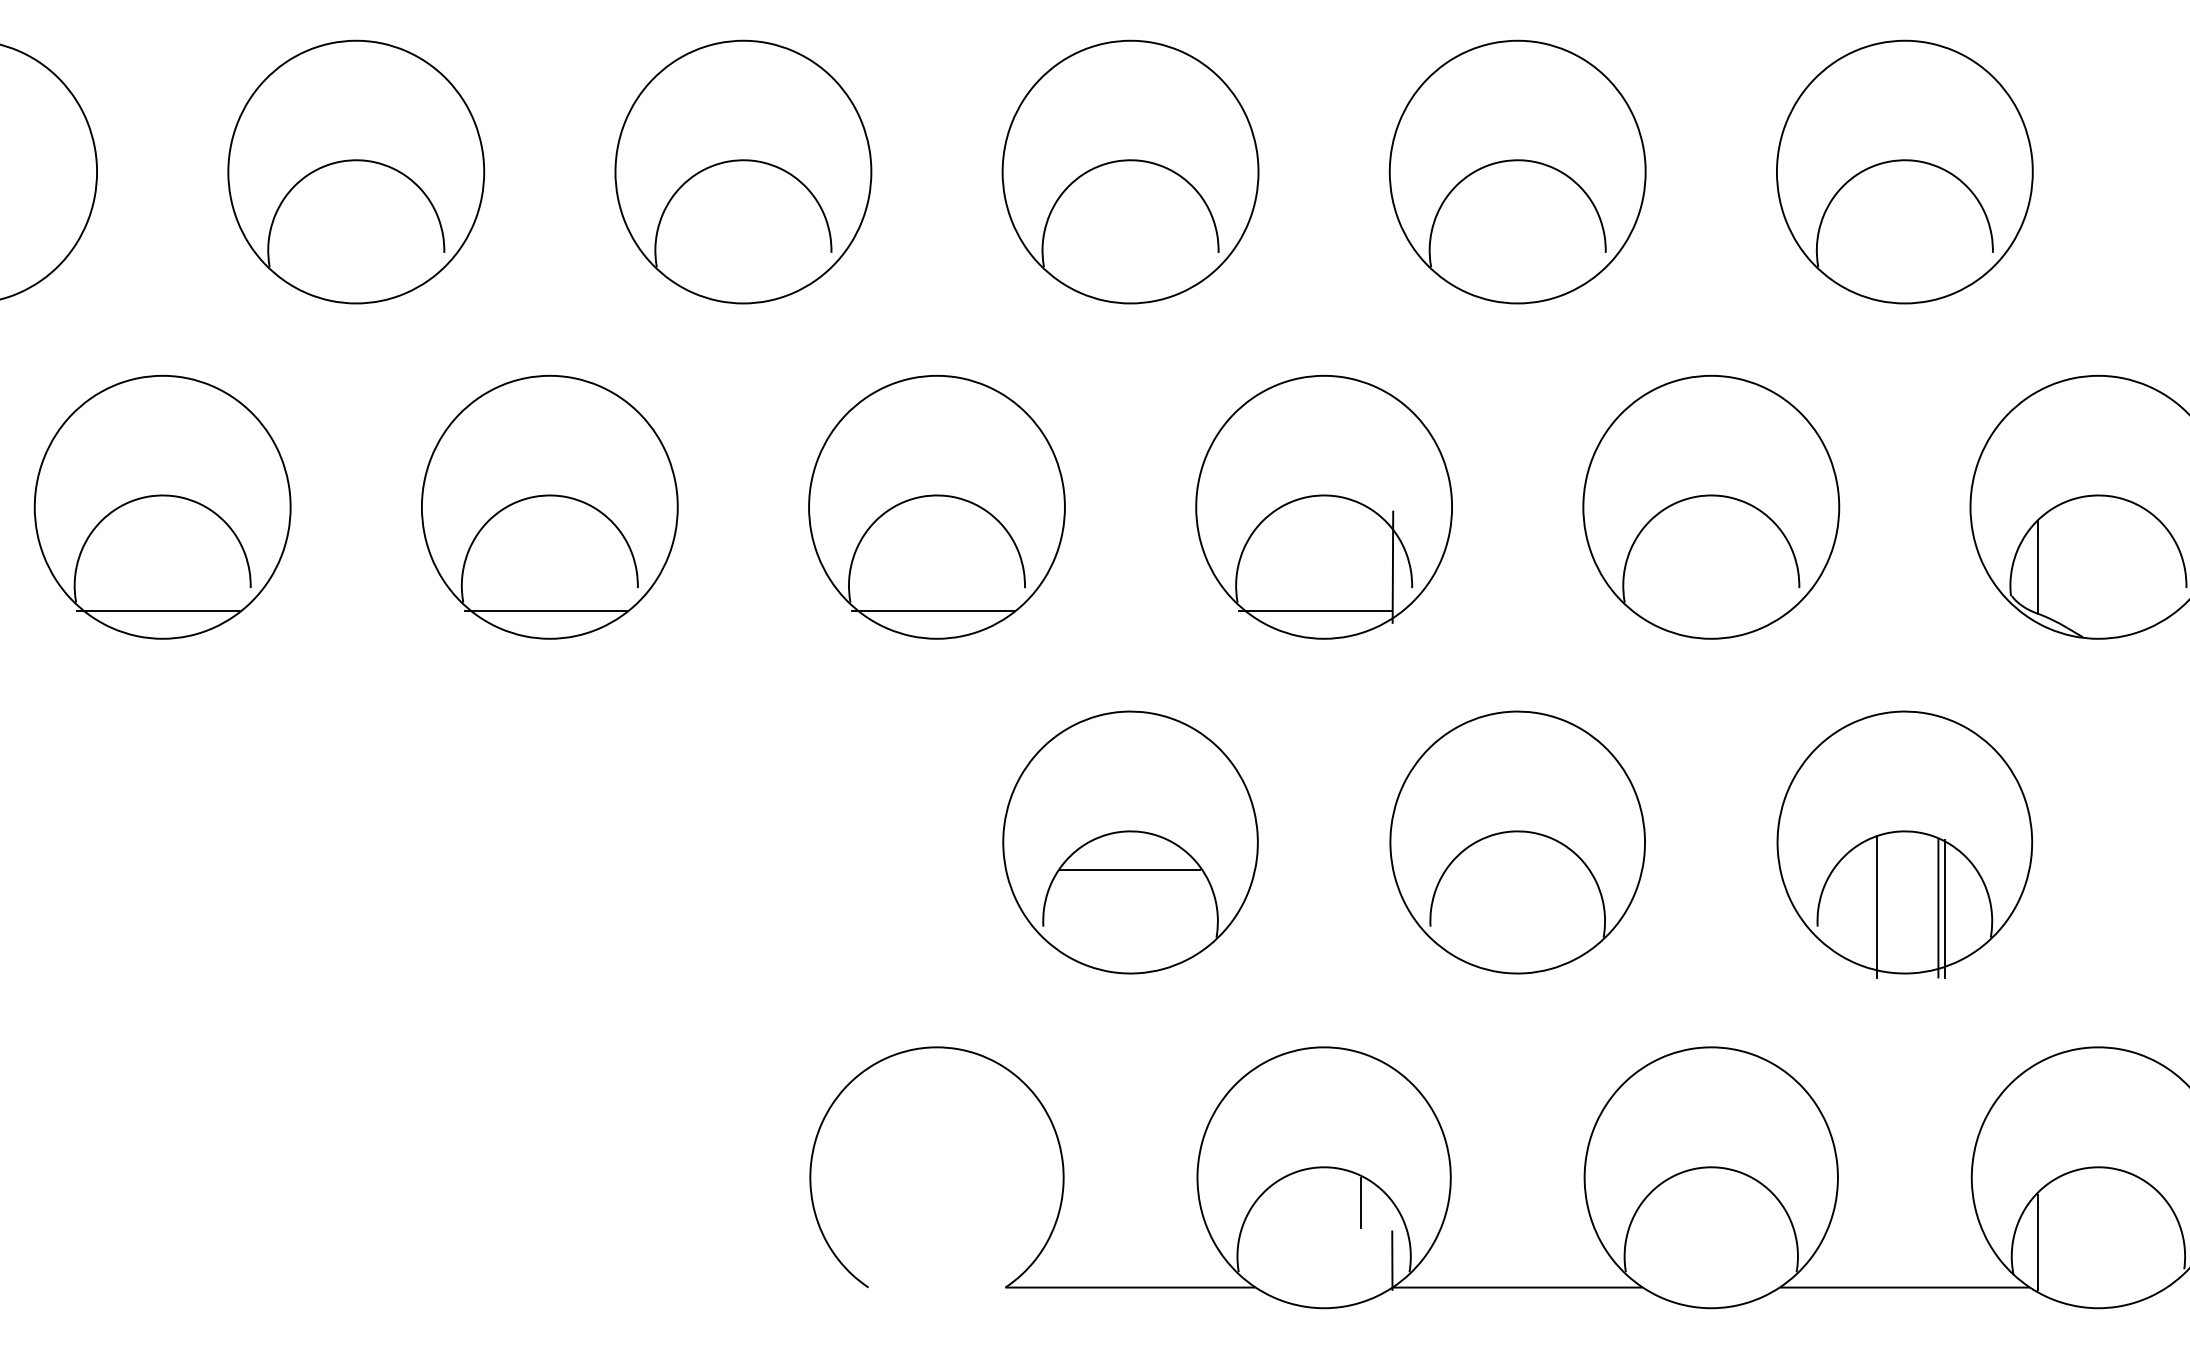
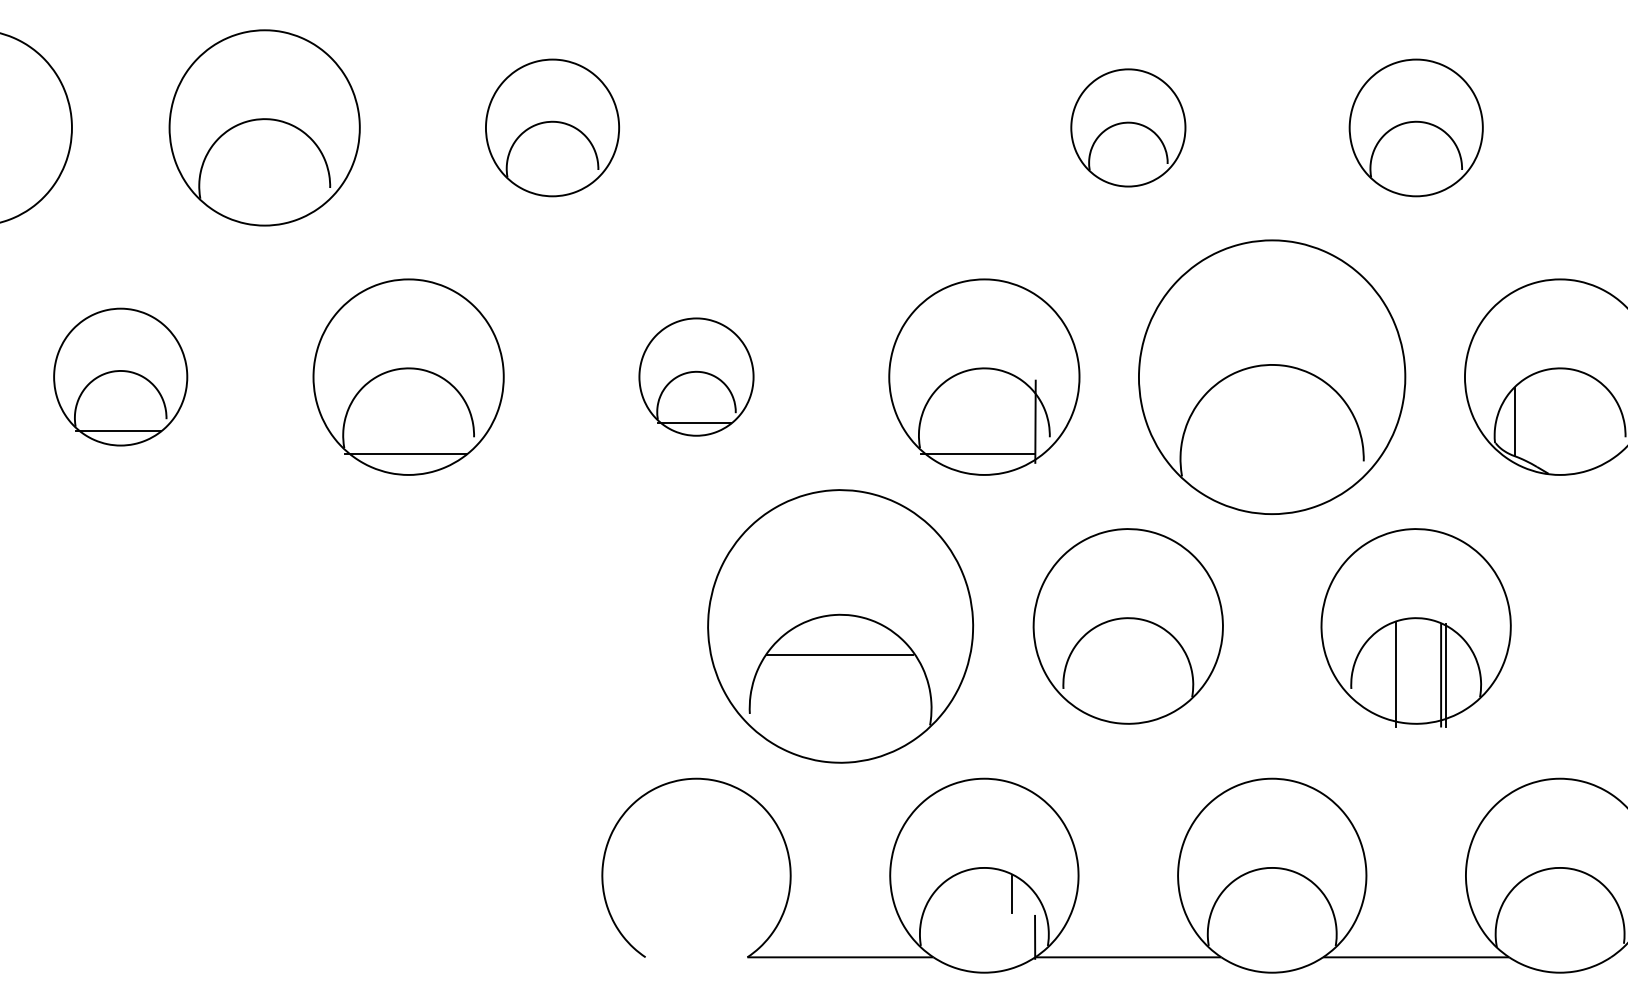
part: (743, 171) -> (552, 127), size x0.7
part: (1130, 171) -> (840, 127), removed
part: (1517, 171) -> (1128, 127), size x0.6
part: (1905, 171) -> (1416, 127), size x0.7
part: (162, 506) -> (120, 376), size x0.7
part: (936, 506) -> (696, 376), size x0.6
part: (1711, 506) -> (1272, 376), size x1.4
part: (1129, 842) -> (839, 626), size x1.4
line: (2037, 1242) -> (1514, 923), removed

